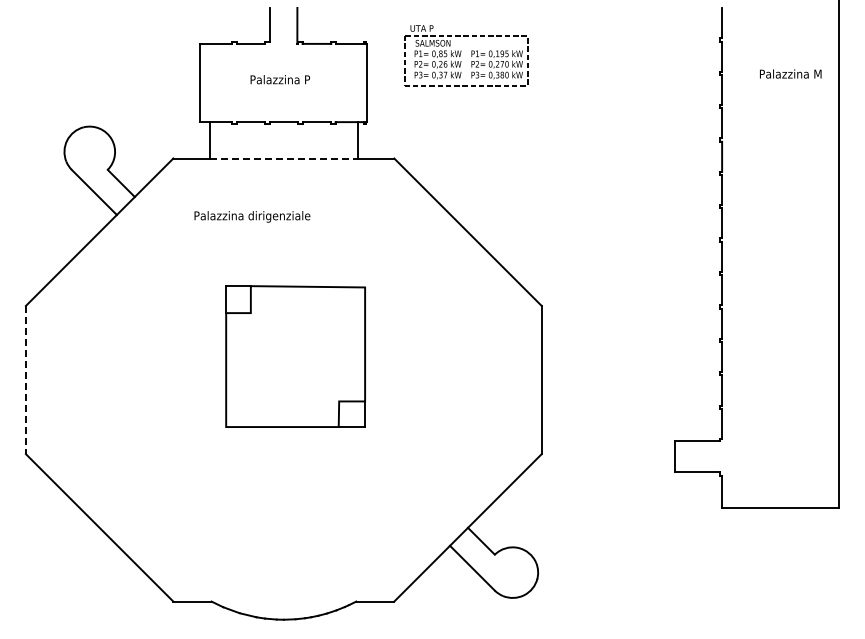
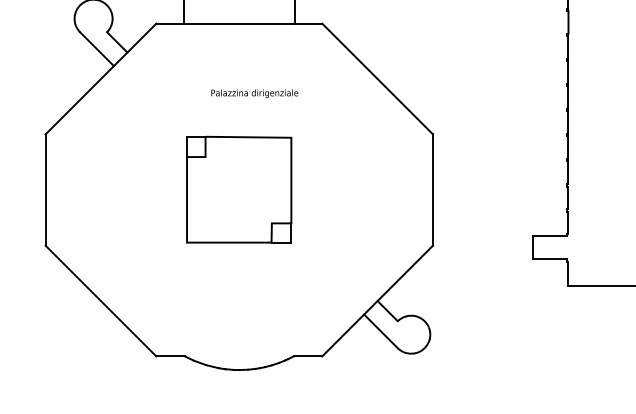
line: (284, 158) -> (239, 23), dashed -> solid
text: (252, 216) -> (254, 93), moved
part: (295, 356) -> (239, 189), moved
line: (25, 380) -> (45, 190), dashed -> solid

